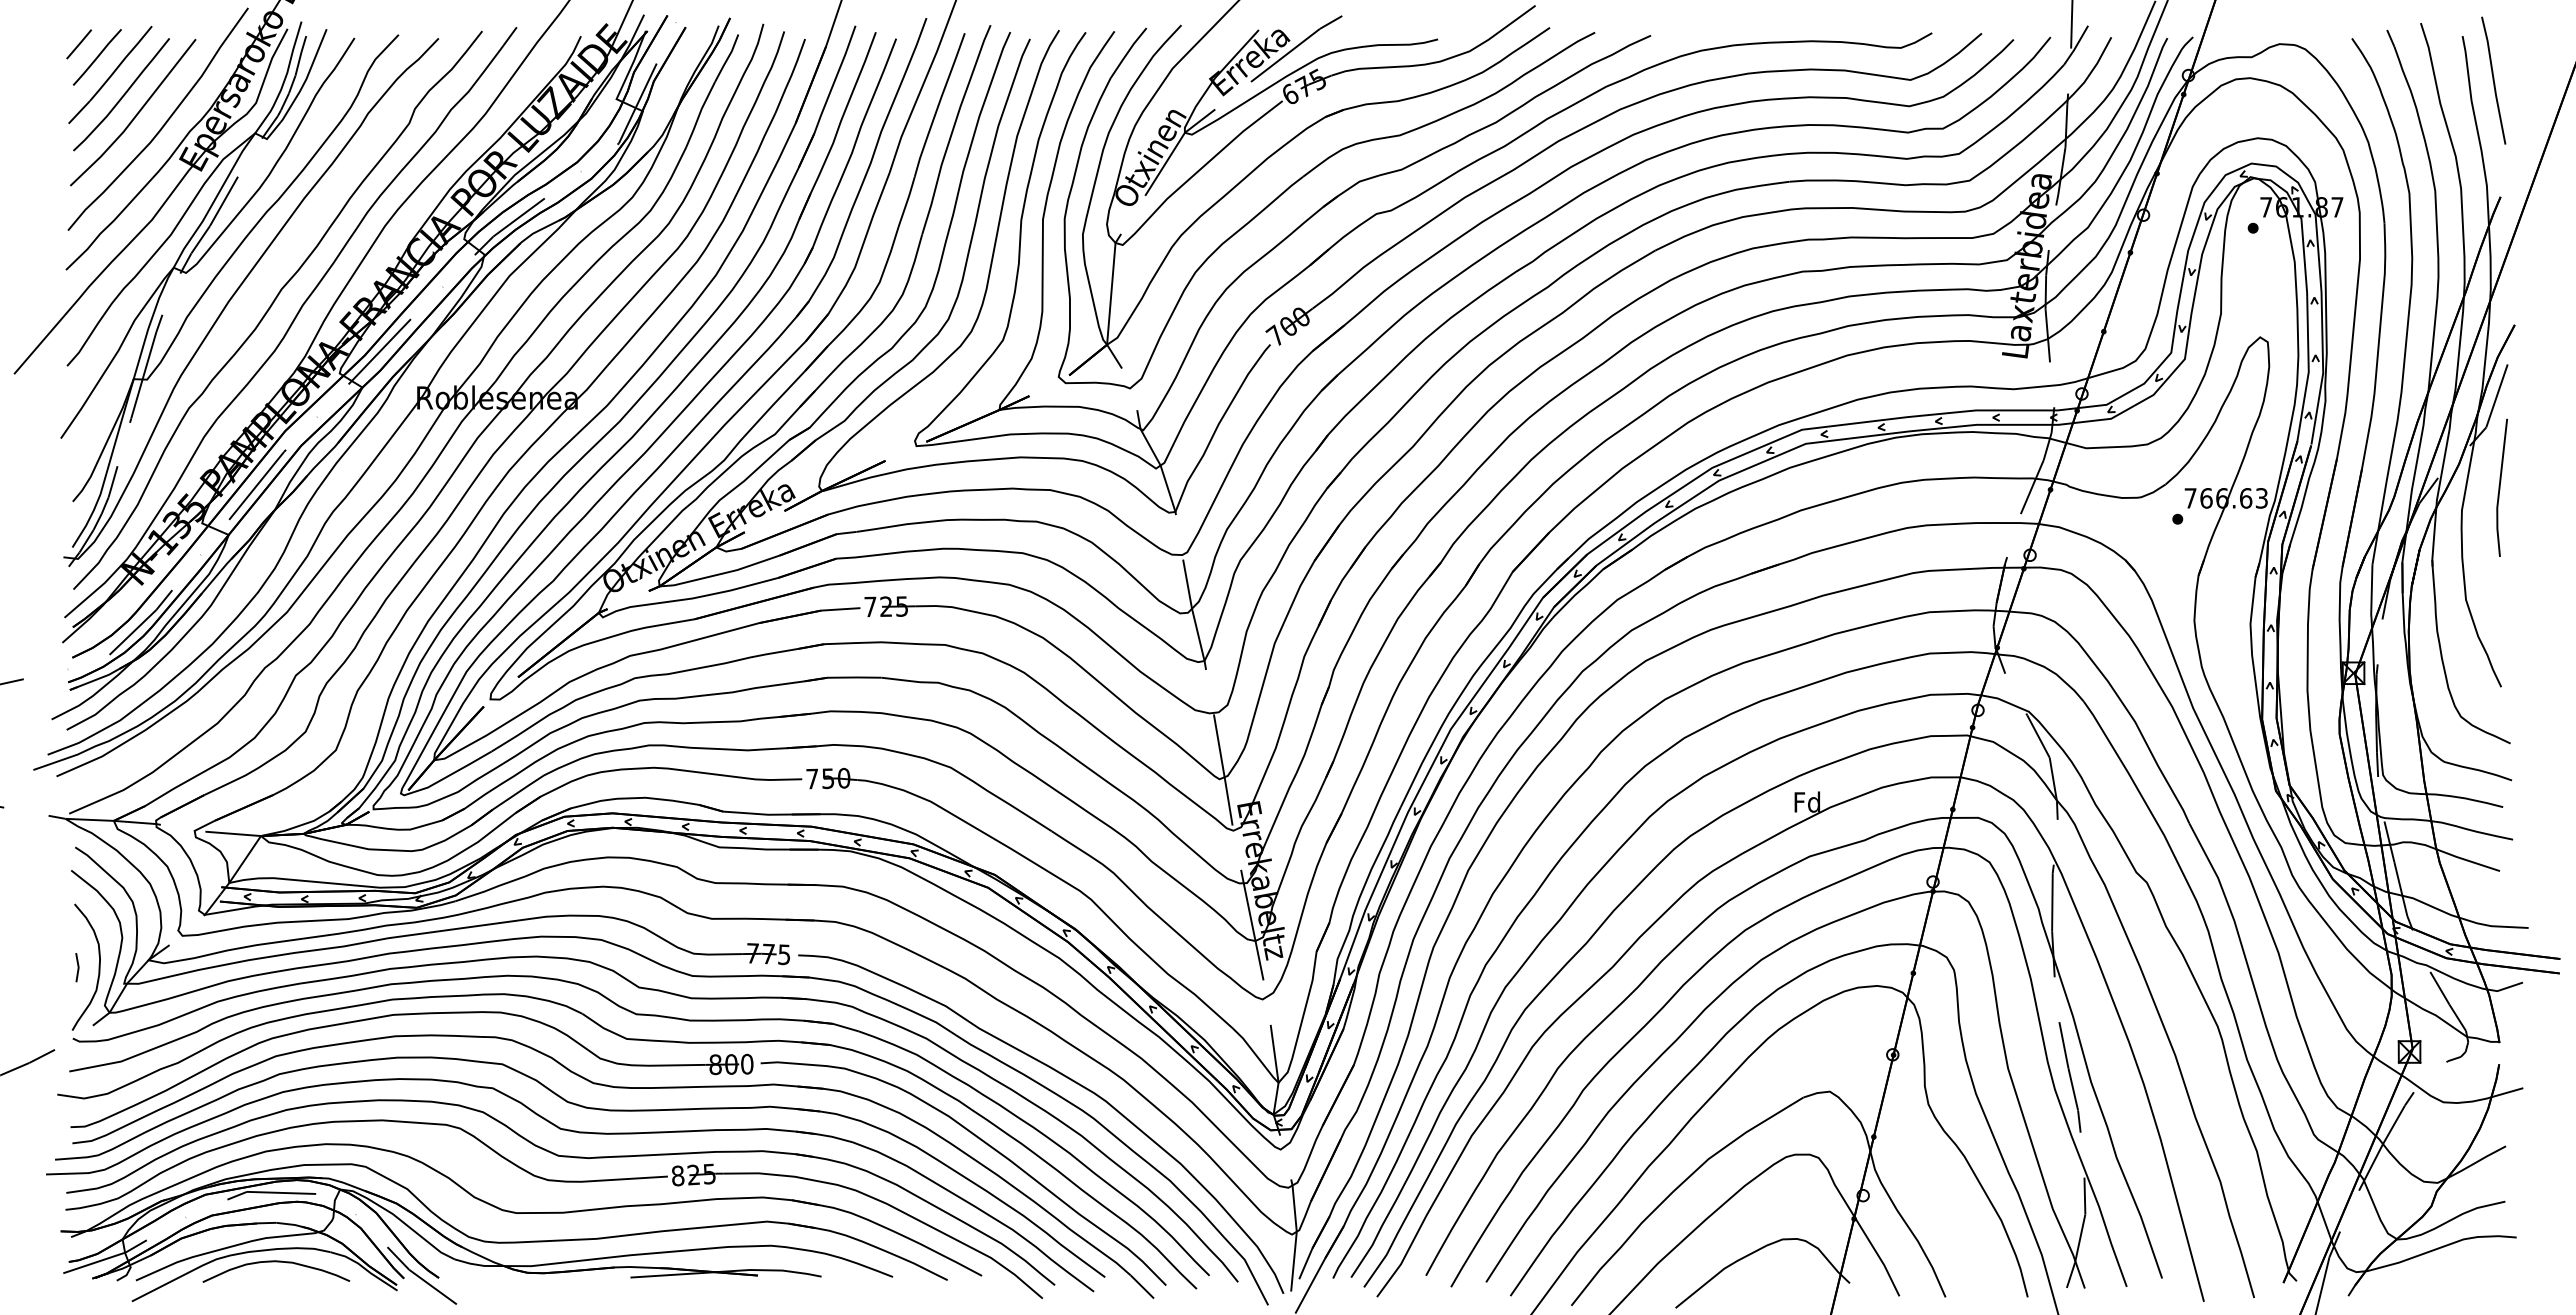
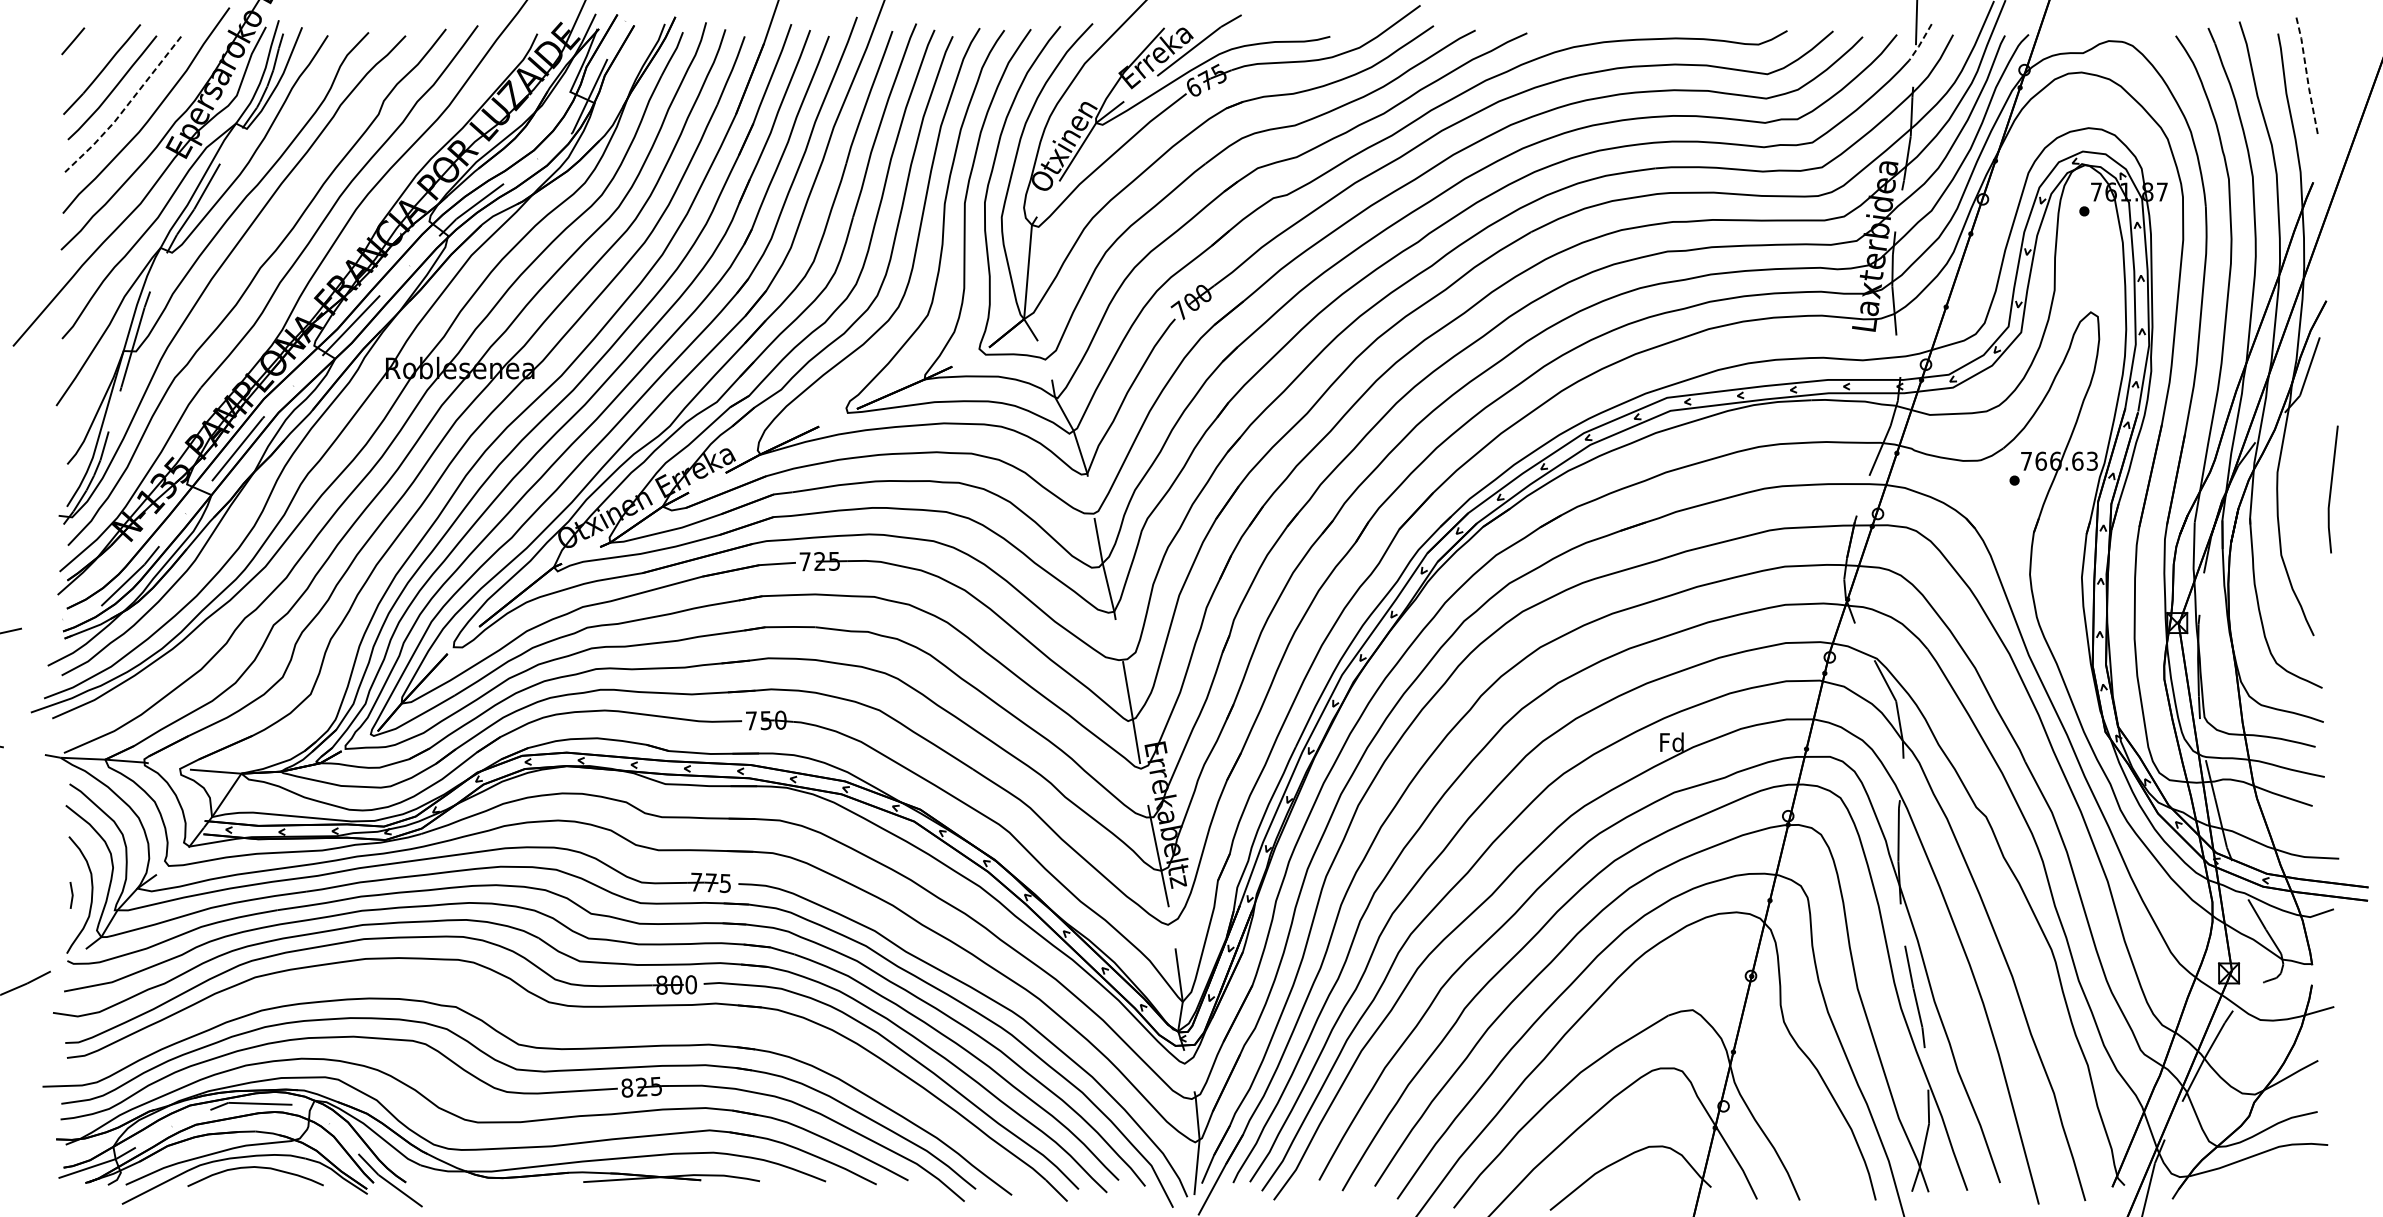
line: (2076, 46) -> (1920, 43), solid -> dashed
line: (96, 57) -> (89, 53), removed
line: (2493, 79) -> (2306, 73), solid -> dashed
line: (135, 117) -> (125, 108), solid -> dashed
line: (2500, 487) -> (2331, 489), moved
part: (590, 1109) -> (546, 1026), removed

